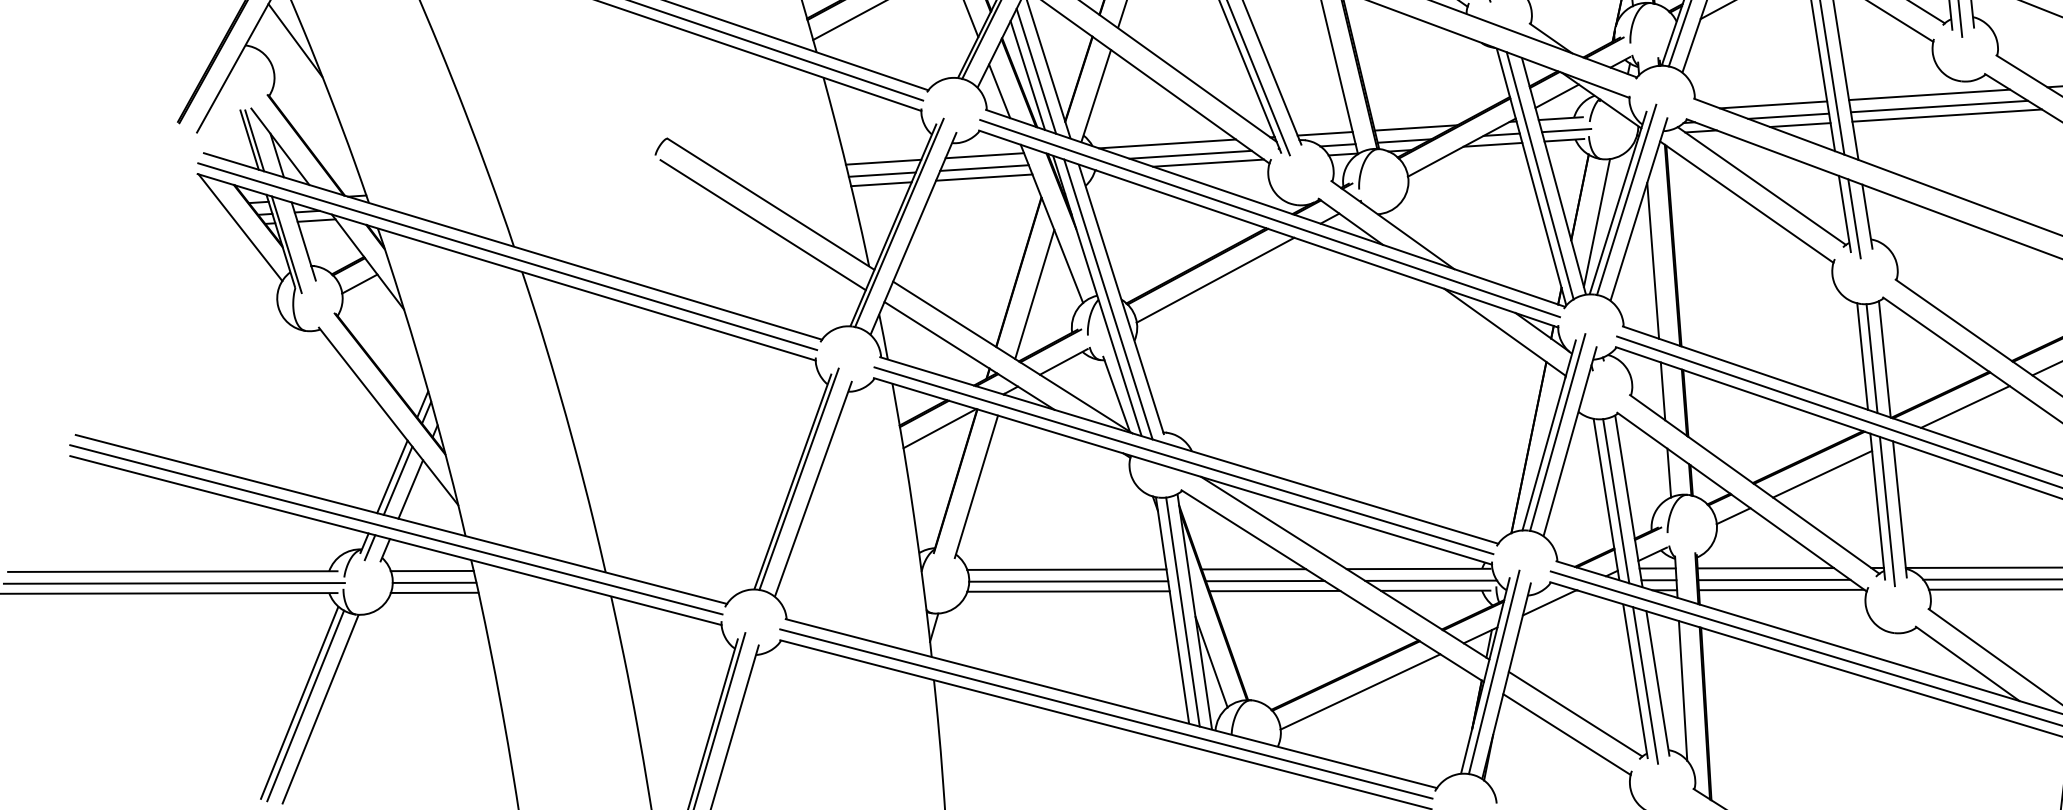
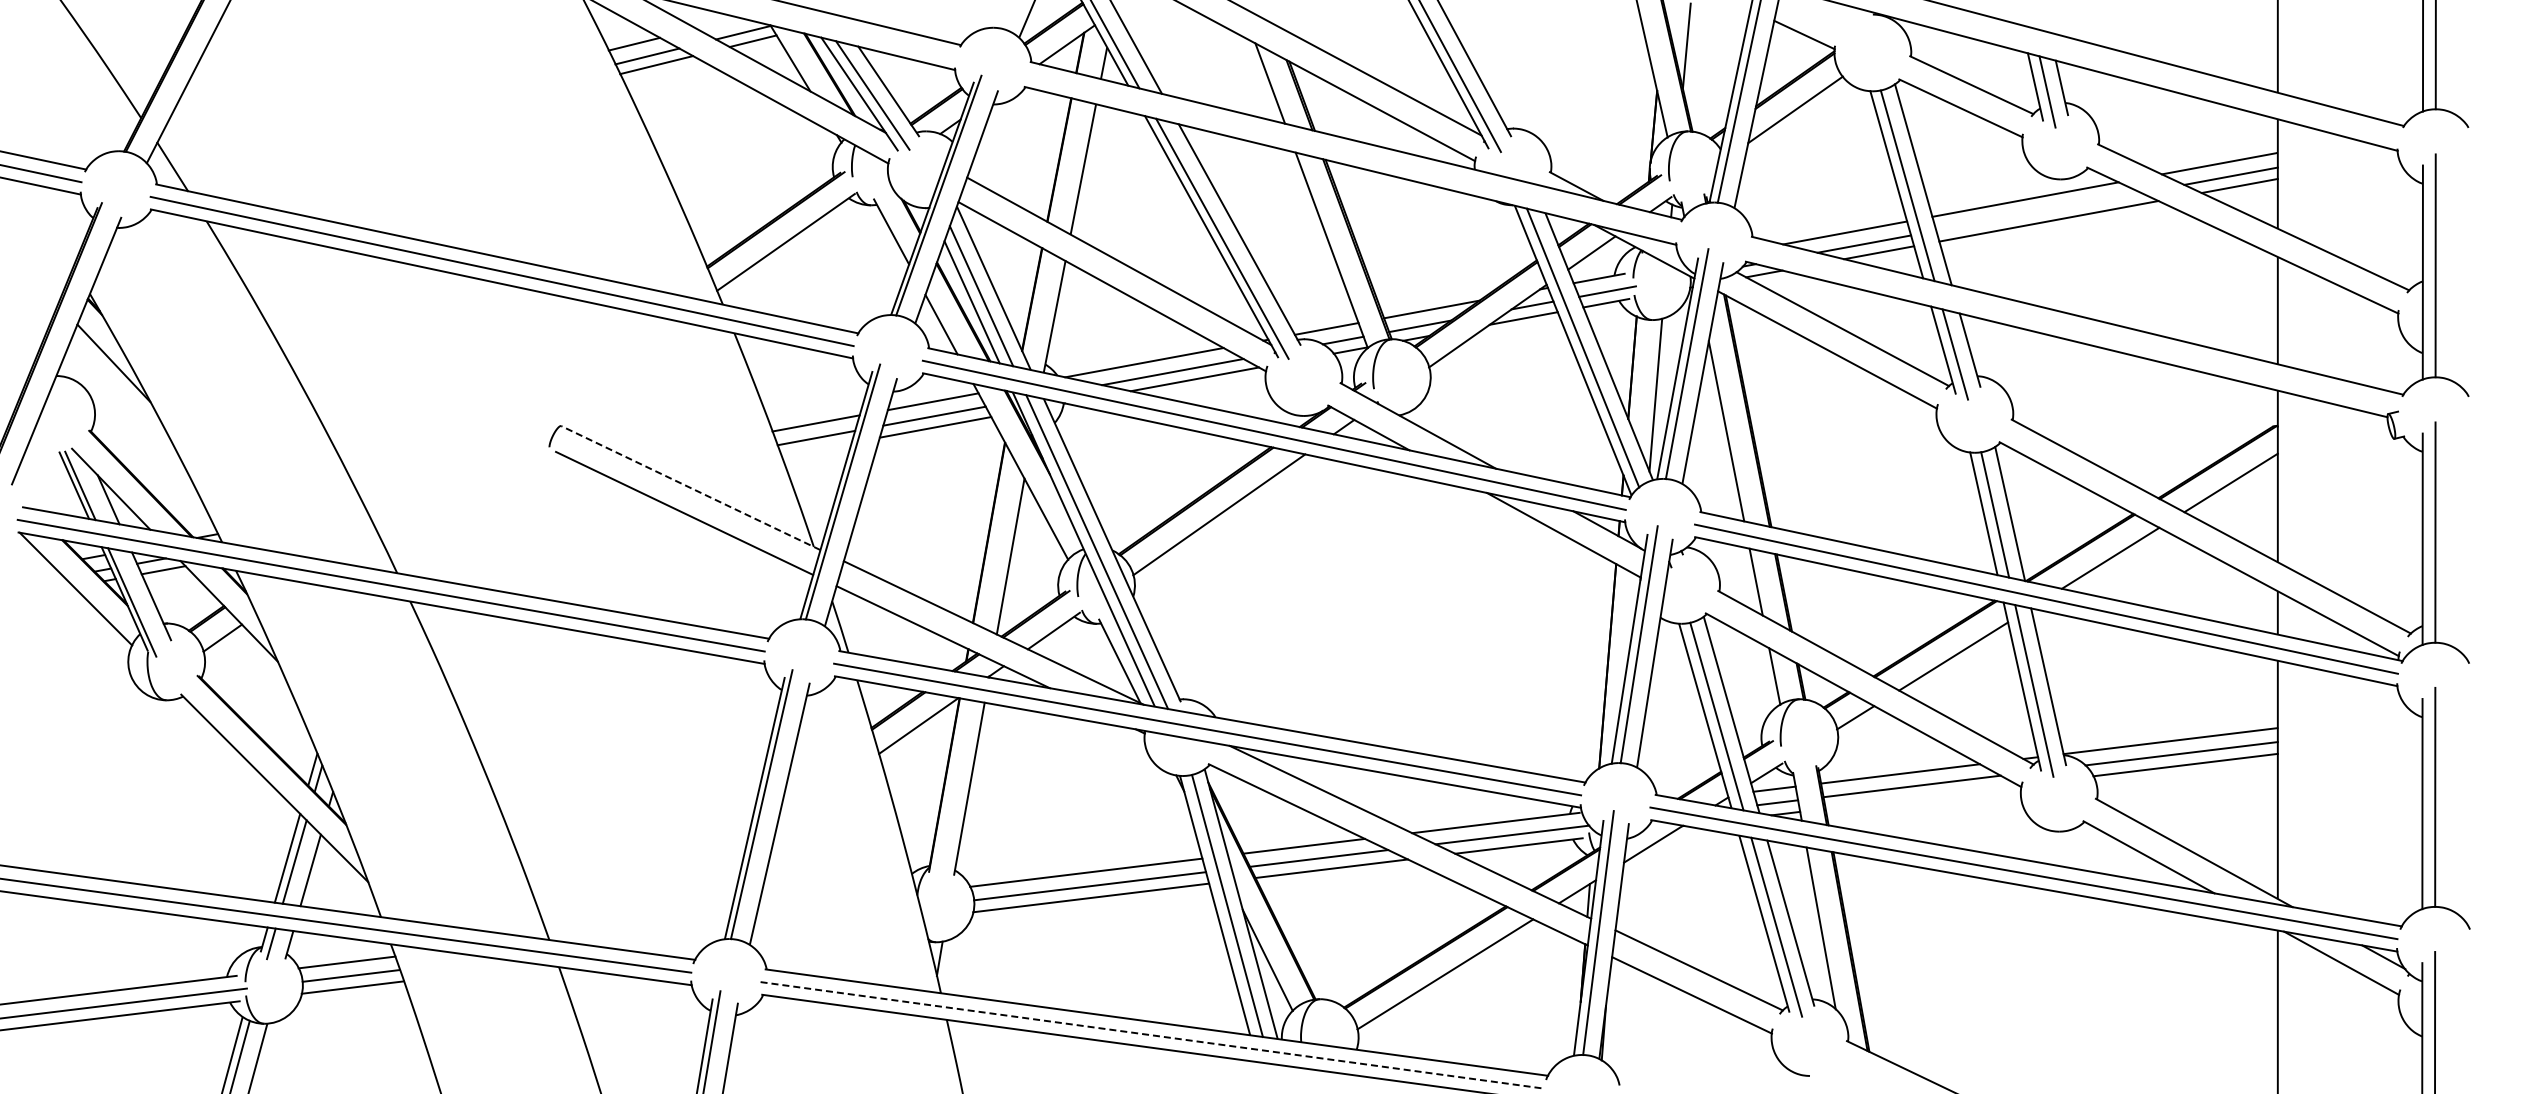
line: (1939, 106) -> (2038, 211), removed
line: (881, 183) -> (816, 448), removed
line: (770, 204) -> (690, 488), solid -> dashed
line: (1781, 589) -> (1921, 796), removed
line: (1106, 714) -> (1152, 1035), solid -> dashed

